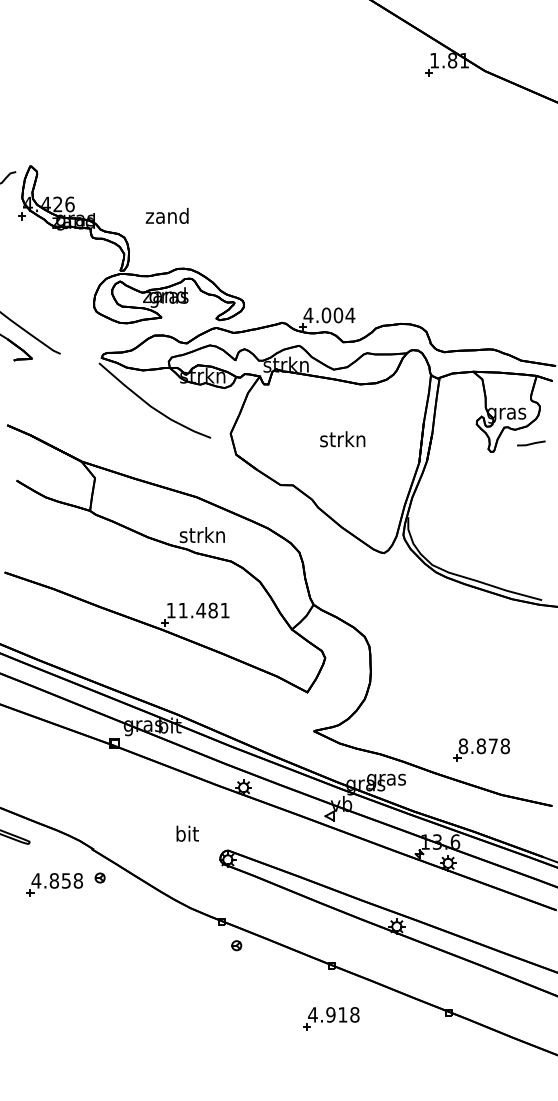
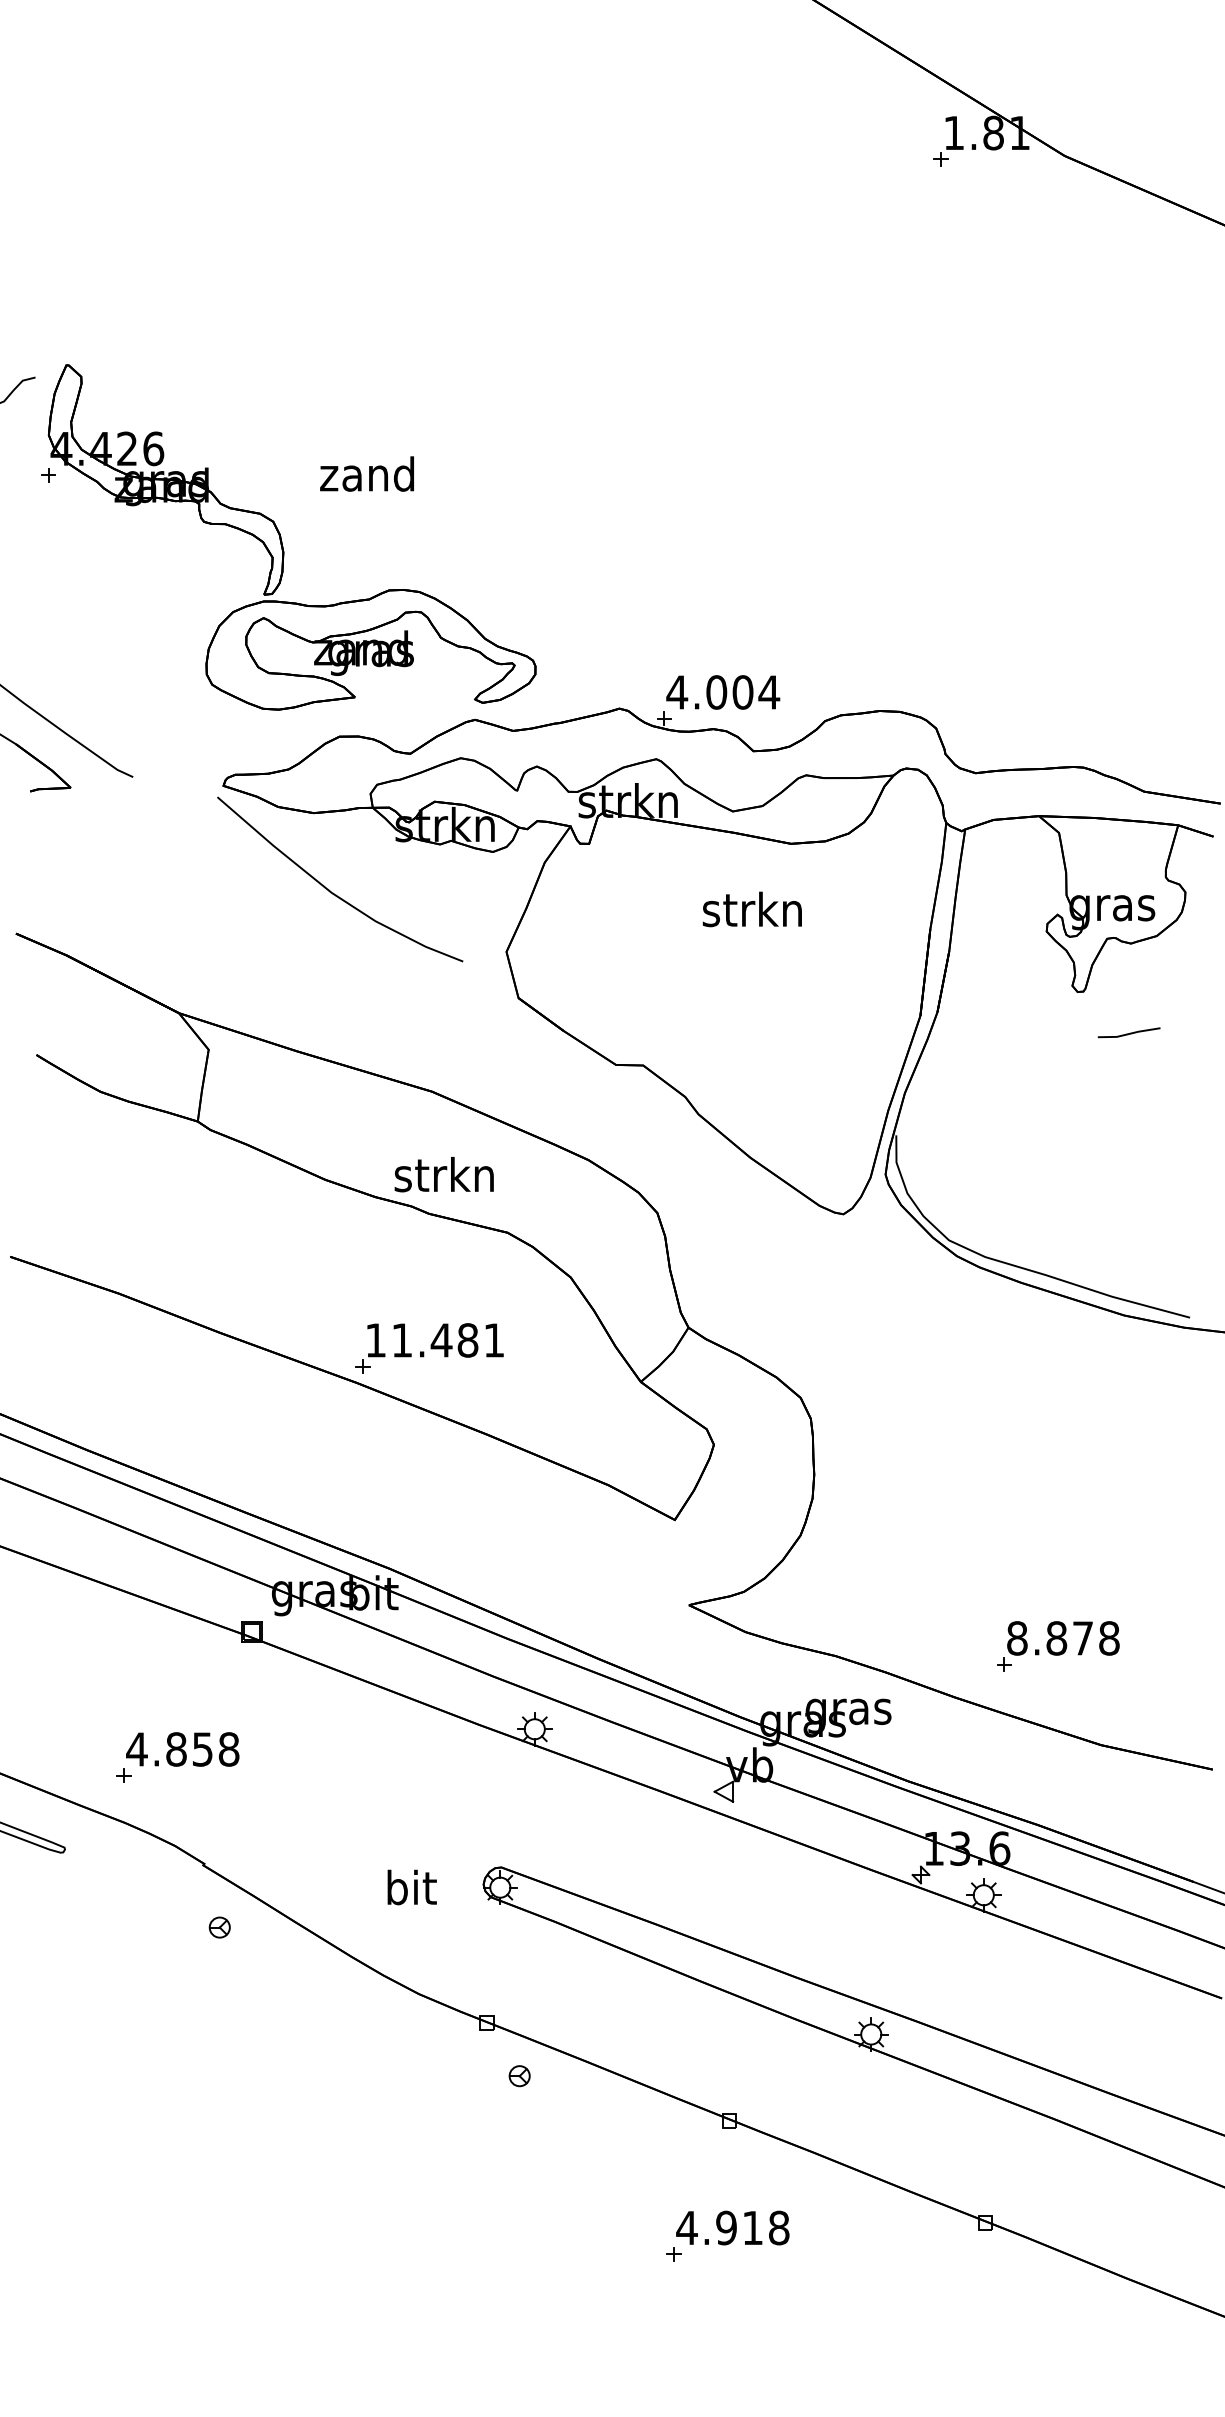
text: (342, 439) -> (751, 909), moved
line: (531, 443) -> (1129, 1032), moved
text: (187, 833) -> (411, 1886), moved
part: (54, 884) -> (176, 1757), moved

